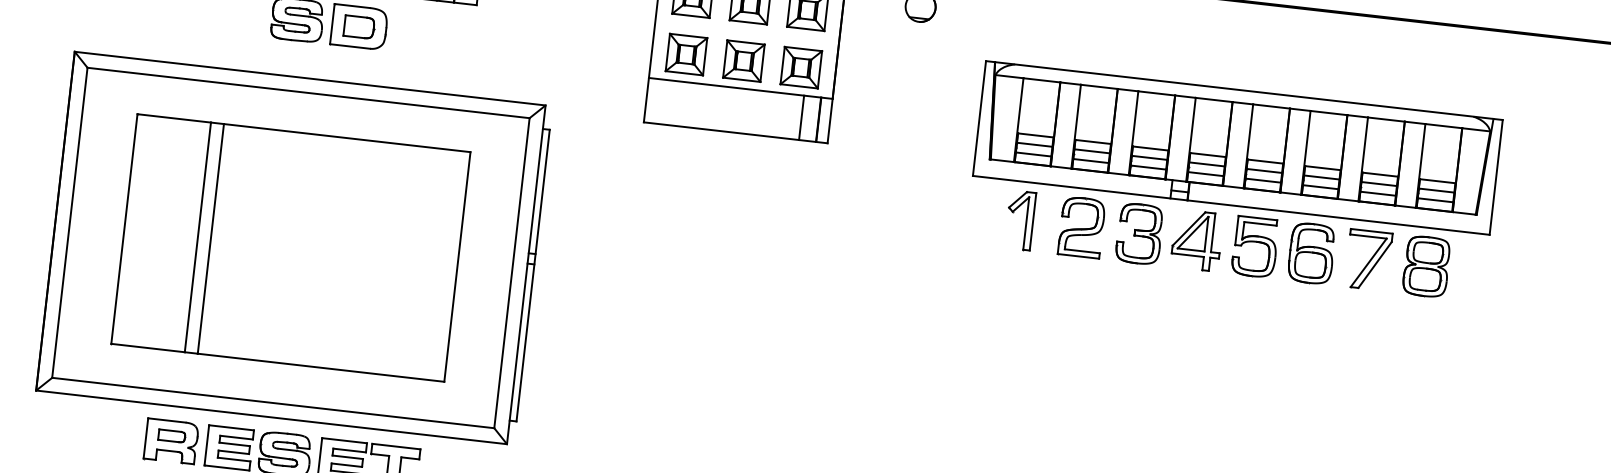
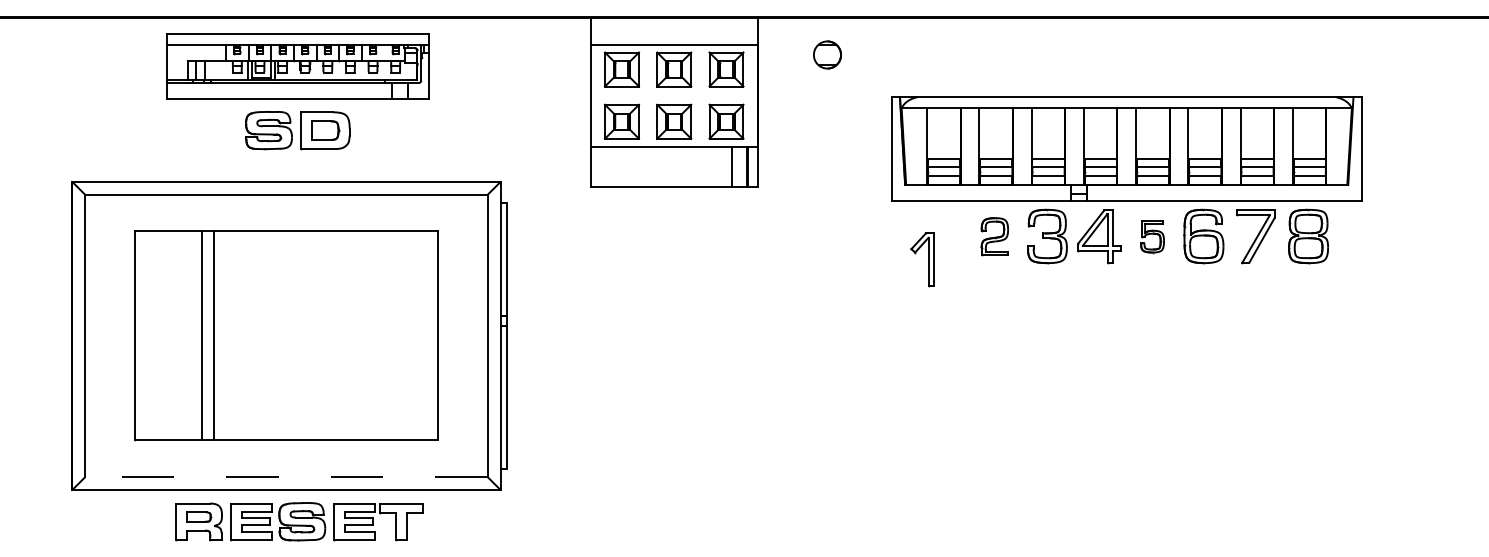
part: (1019, 220) -> (922, 259), moved
part: (1081, 227) -> (994, 236), size x0.7
part: (1255, 247) -> (1152, 236), size x0.6
line: (272, 403) -> (285, 477), solid -> dashed

